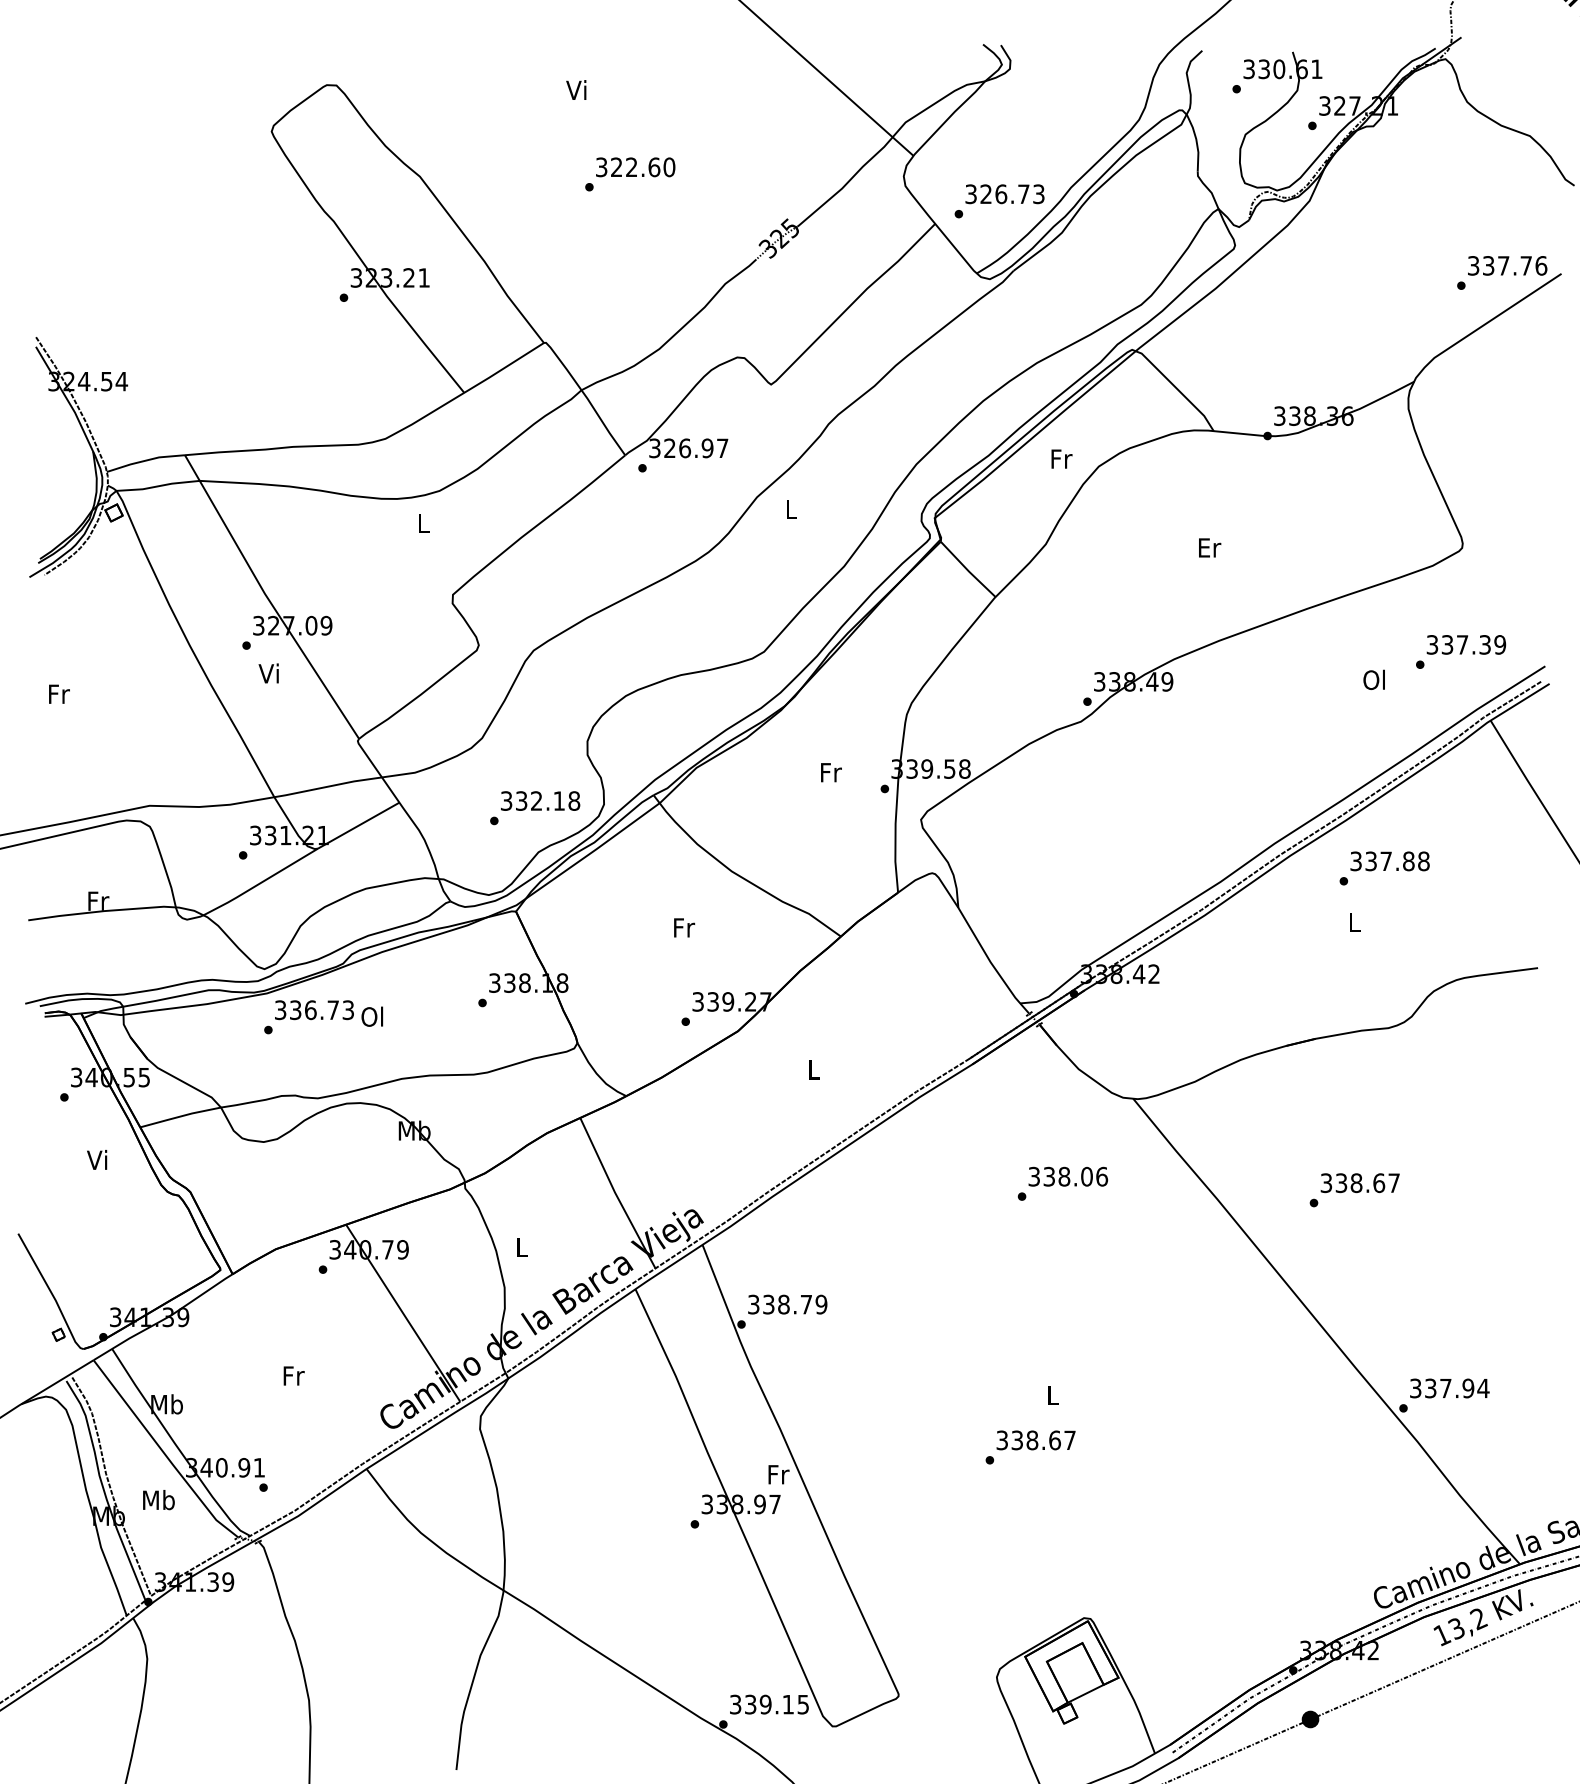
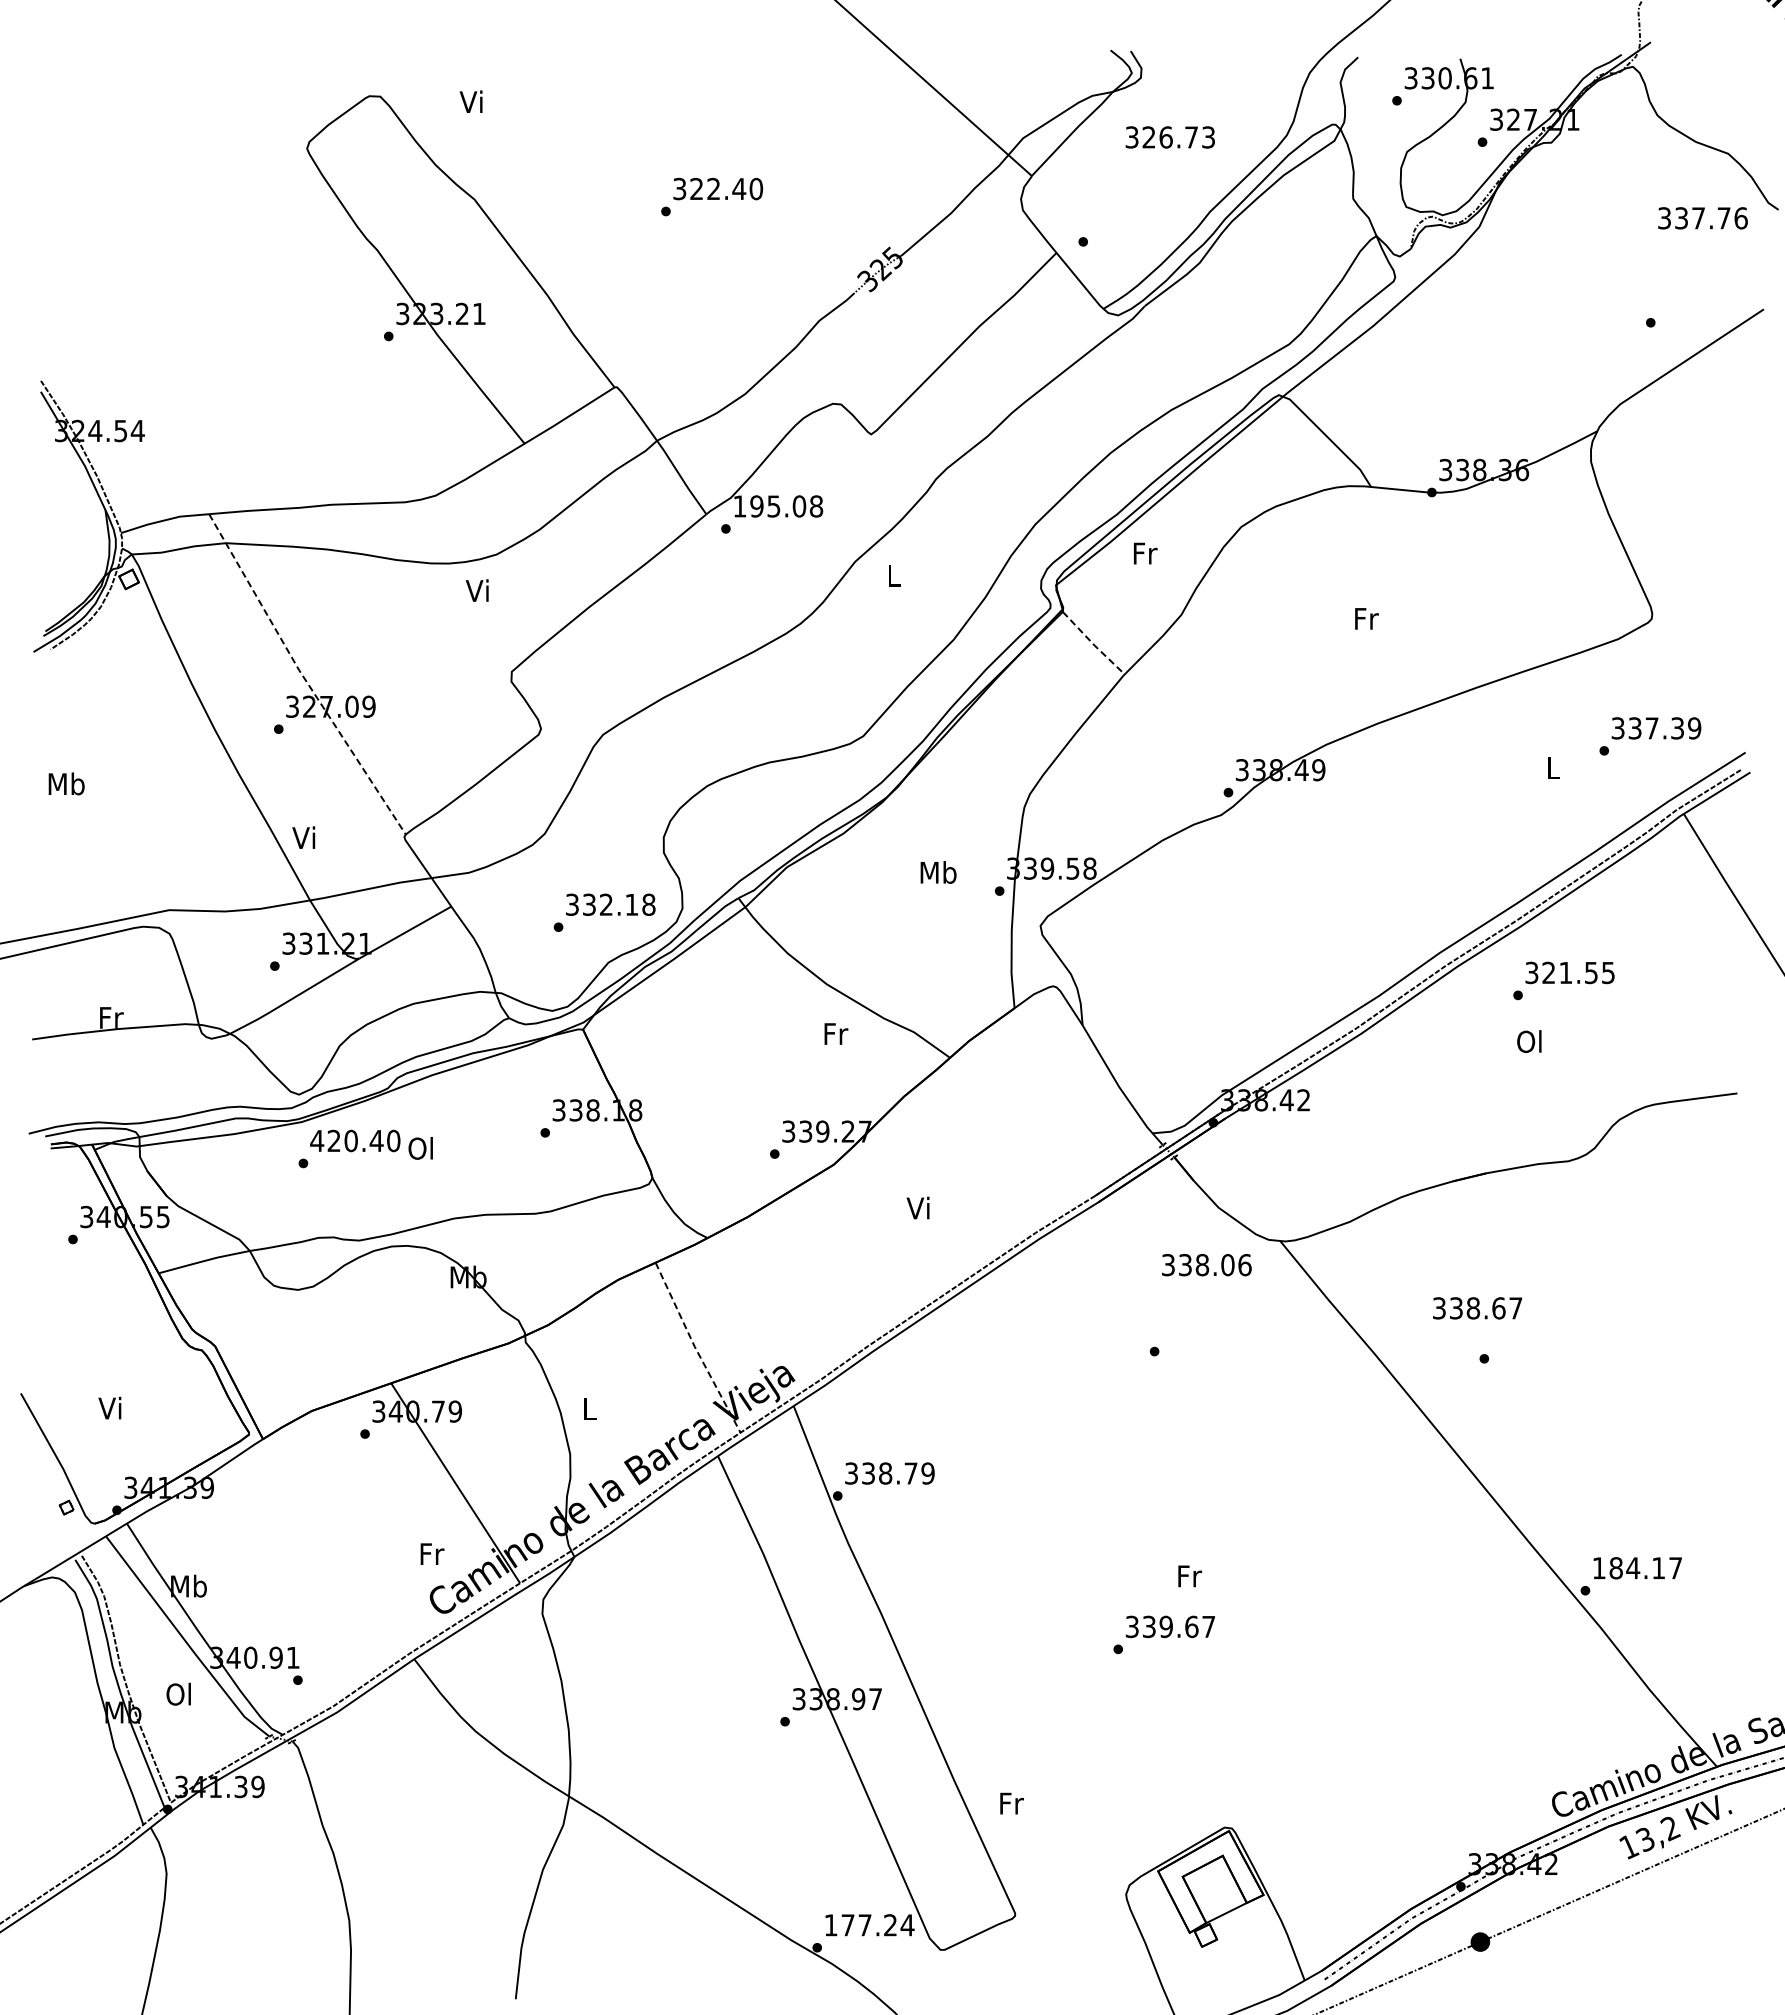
text: (575, 89) -> (470, 101), moved
text: (654, 166) -> (739, 188), 322.60 -> 322.40
text: (1004, 194) -> (1169, 137), moved
text: (1507, 266) -> (1702, 218), moved
text: (689, 448) -> (778, 506), 326.97 -> 195.08
text: (1061, 459) -> (1145, 553), moved
text: (421, 522) -> (476, 590), L -> Vi
text: (1209, 547) -> (1366, 618), Er -> Fr
line: (967, 570) -> (1093, 644), solid -> dashed
line: (268, 598) -> (303, 676), solid -> dashed
text: (268, 673) -> (303, 837), moved
text: (1374, 679) -> (1552, 767), Ol -> L
text: (58, 693) -> (66, 783), Fr -> Mb
text: (830, 772) -> (938, 872), Fr -> Mb
text: (1397, 861) -> (1578, 972), 337.88 -> 321.55
text: (1353, 922) -> (1529, 1041), L -> Ol
text: (684, 927) -> (836, 1033), moved
text: (314, 1009) -> (355, 1140), 336.73 -> 420.40
text: (812, 1069) -> (917, 1207), L -> Vi
text: (96, 1159) -> (109, 1407), moved
text: (1068, 1177) -> (1206, 1265), moved
text: (1360, 1183) -> (1477, 1308), moved
line: (615, 1193) -> (695, 1348), solid -> dashed
text: (294, 1375) -> (432, 1553), moved
text: (1449, 1388) -> (1637, 1568), 337.94 -> 184.17
text: (1053, 1395) -> (1190, 1576), L -> Fr
text: (1031, 1440) -> (1165, 1626), 338.67 -> 339.67
text: (778, 1474) -> (1011, 1803), moved
text: (158, 1499) -> (179, 1693), Mb -> Ol
text: (769, 1704) -> (869, 1925), 339.15 -> 177.24

